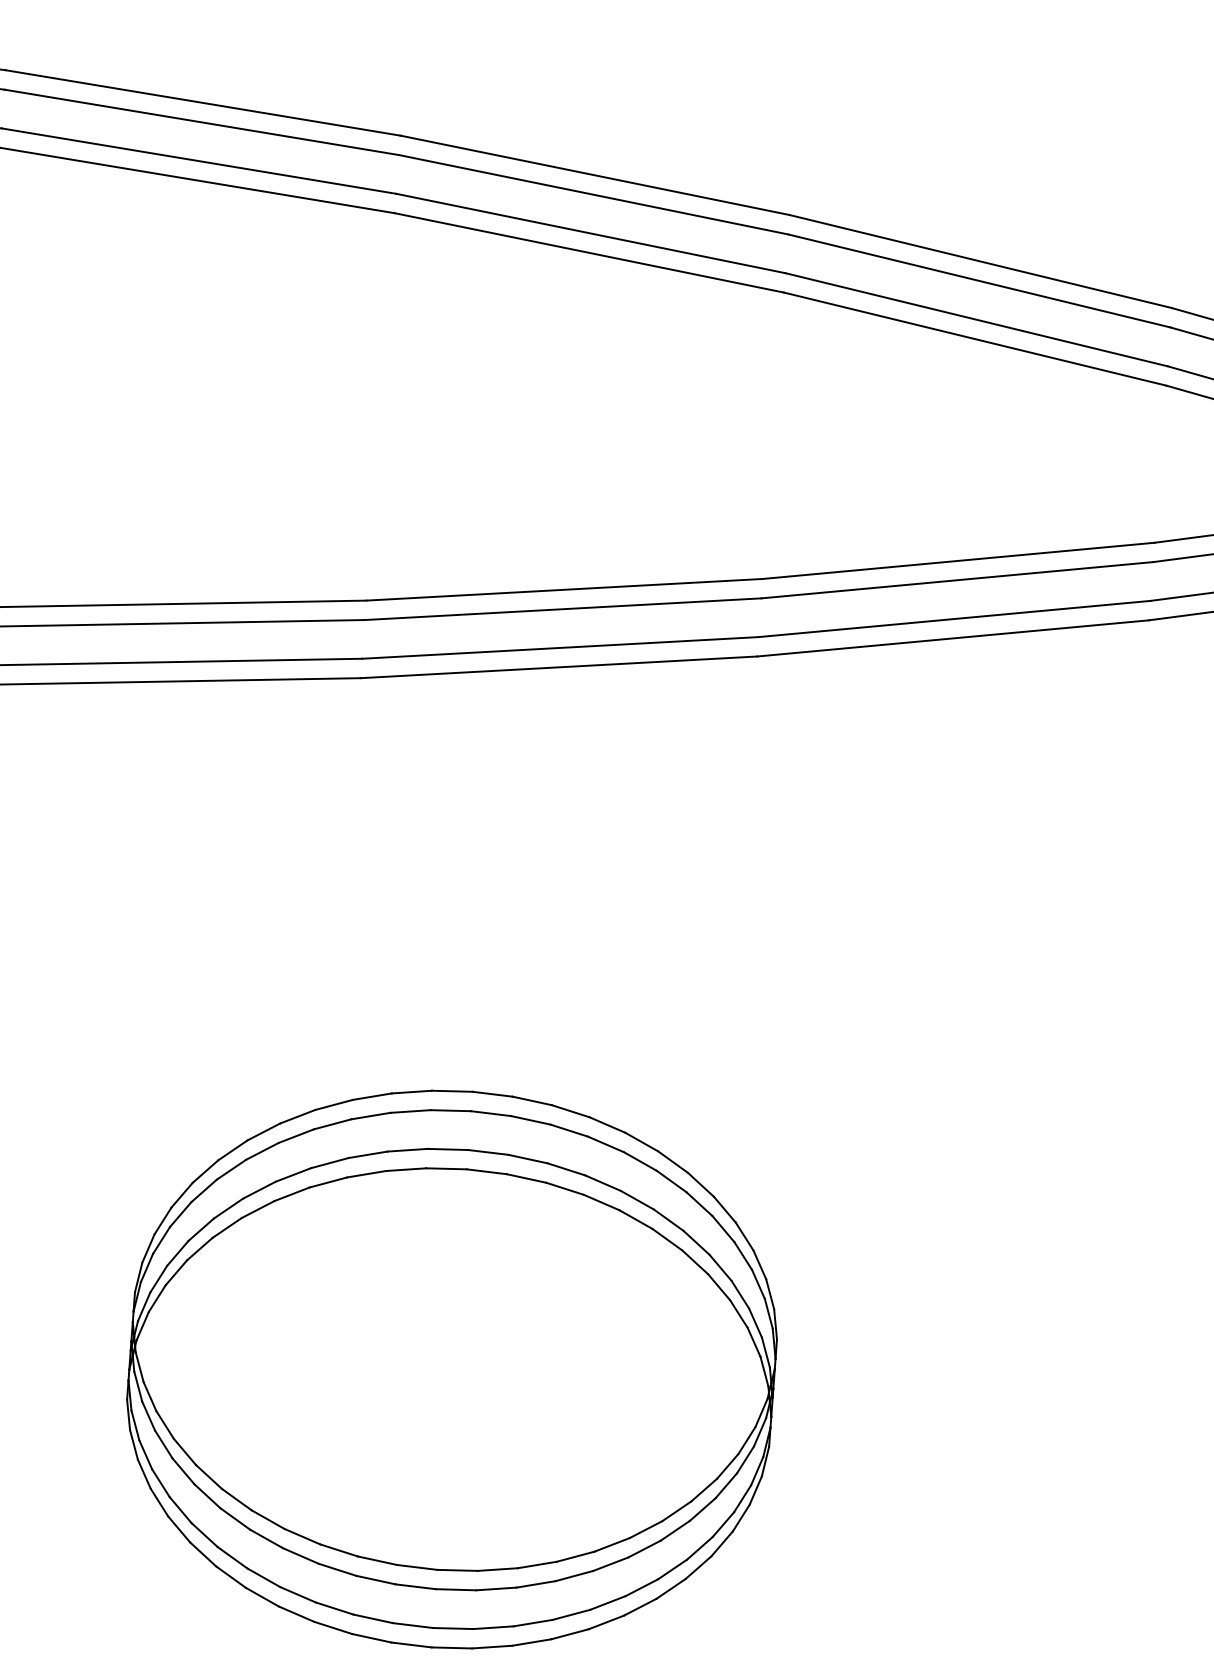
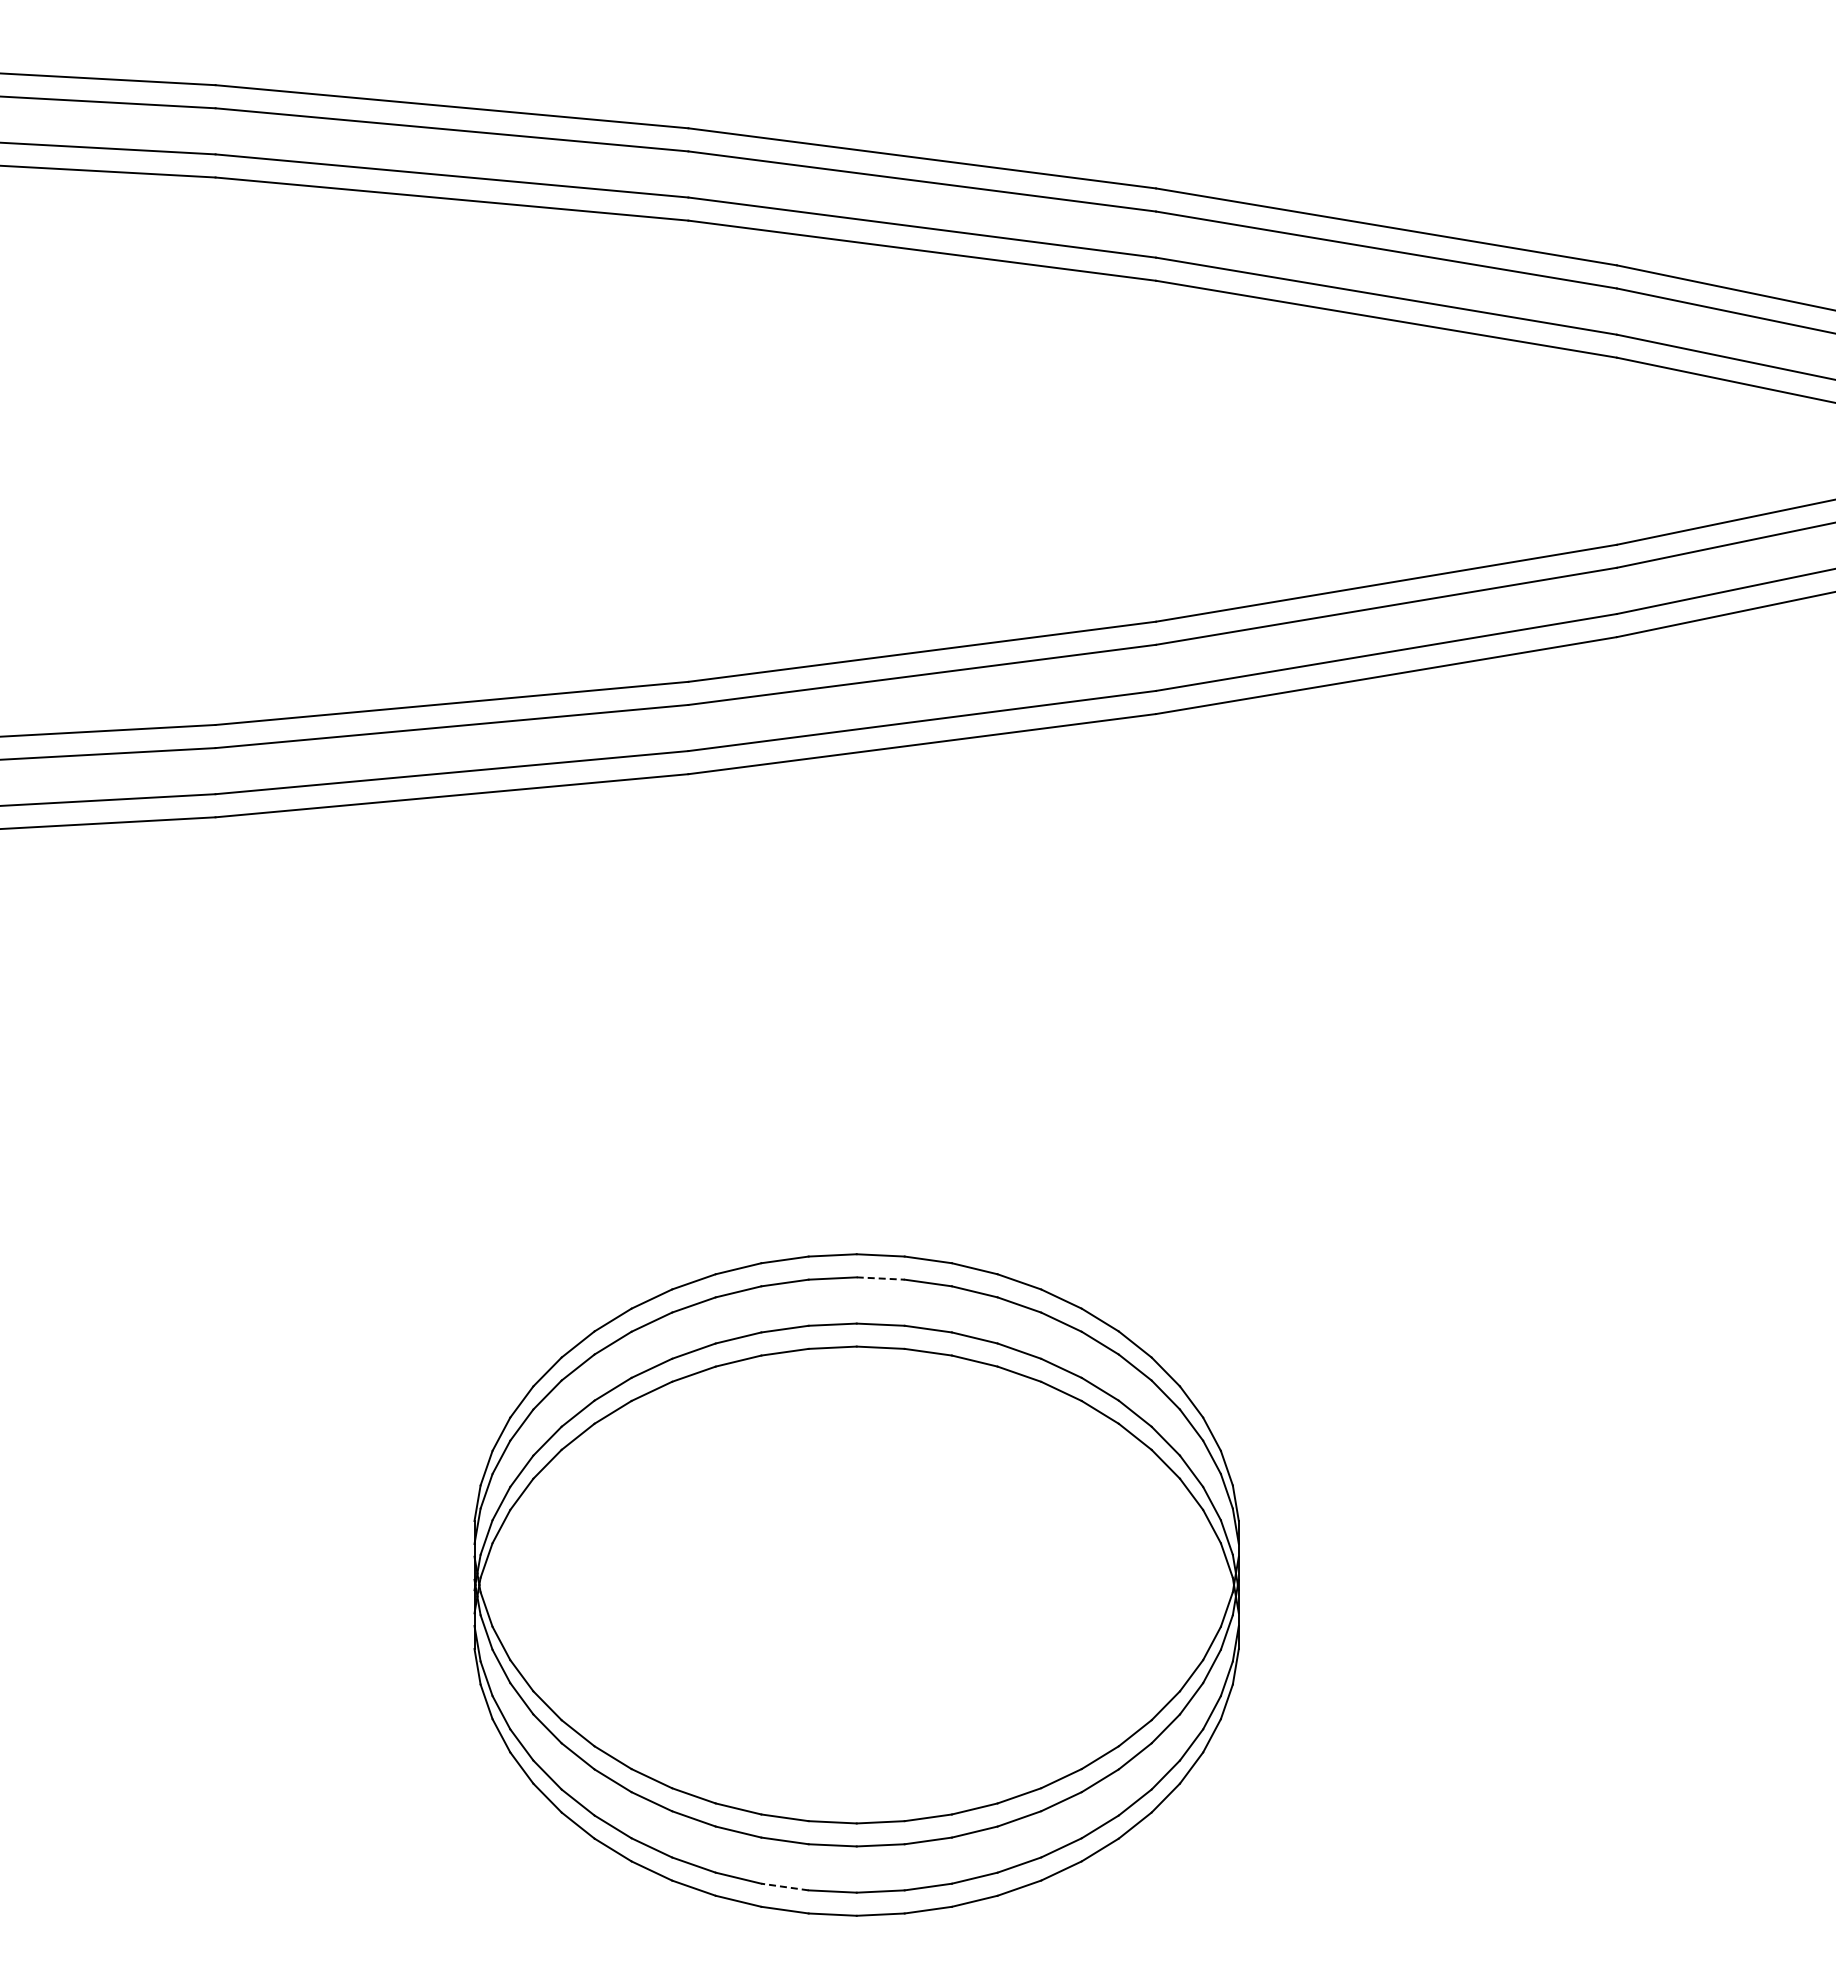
line: (491, 1113) -> (881, 1278), solid -> dashed
line: (373, 1619) -> (785, 1887), solid -> dashed

